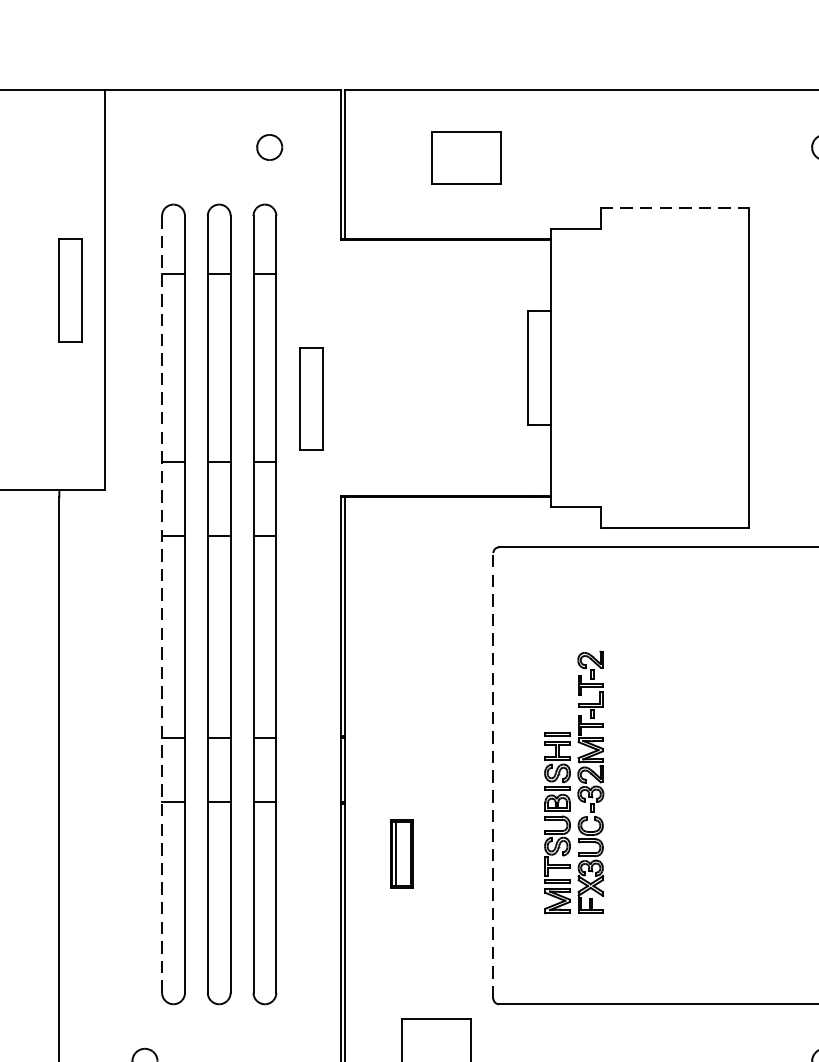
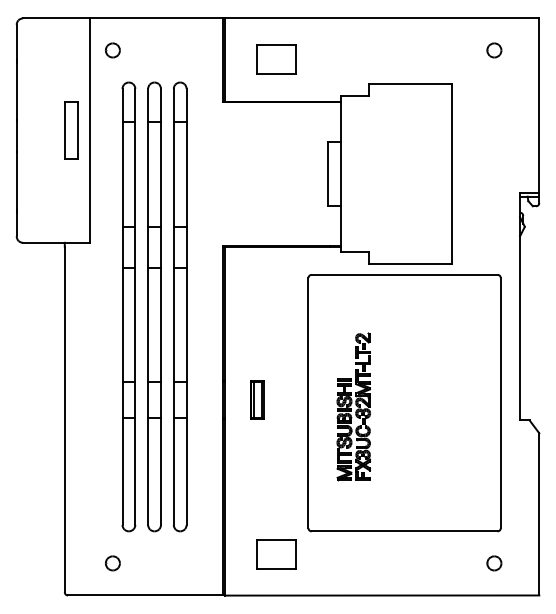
part: (269, 147) -> (112, 50), moved
part: (466, 158) -> (276, 59), moved
line: (675, 208) -> (410, 84), dashed -> solid
part: (311, 398) -> (206, 191), removed
line: (162, 603) -> (122, 306), dashed -> solid
line: (493, 774) -> (308, 402), dashed -> solid
part: (402, 853) -> (257, 399), moved

